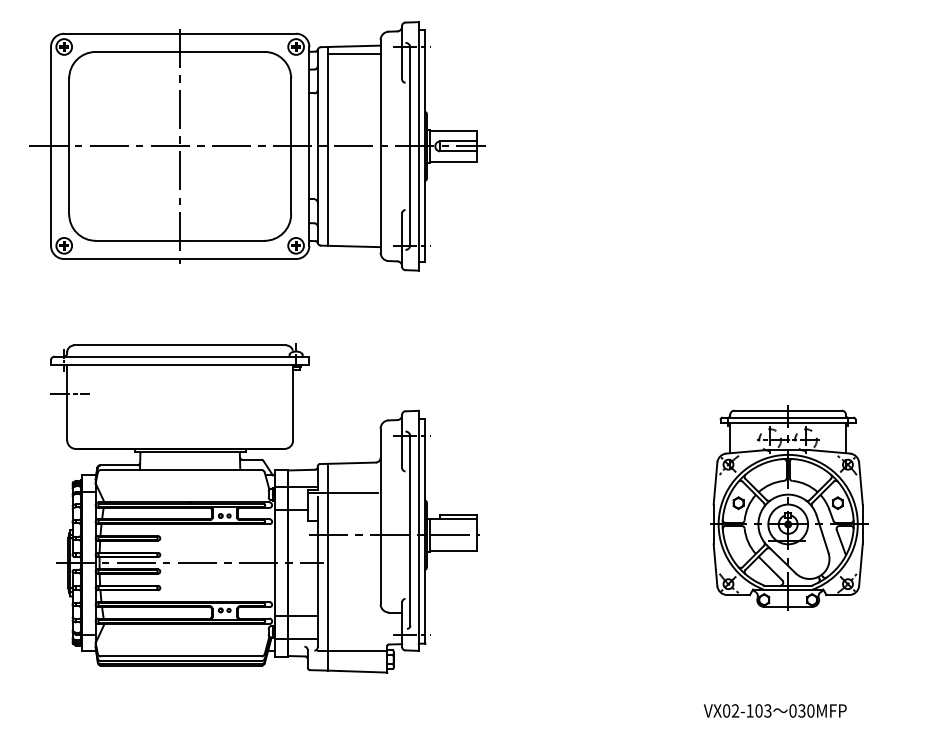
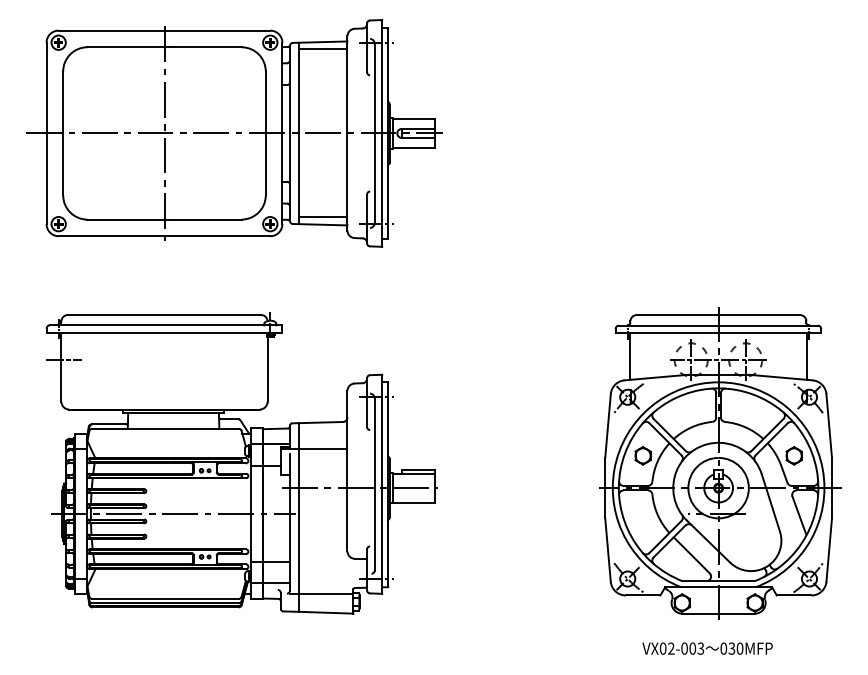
line: (353, 238) -> (322, 217), added
part: (789, 508) -> (720, 463), size x1.67
text: (749, 710) -> (684, 648), VX02-103 -> VX02-003

